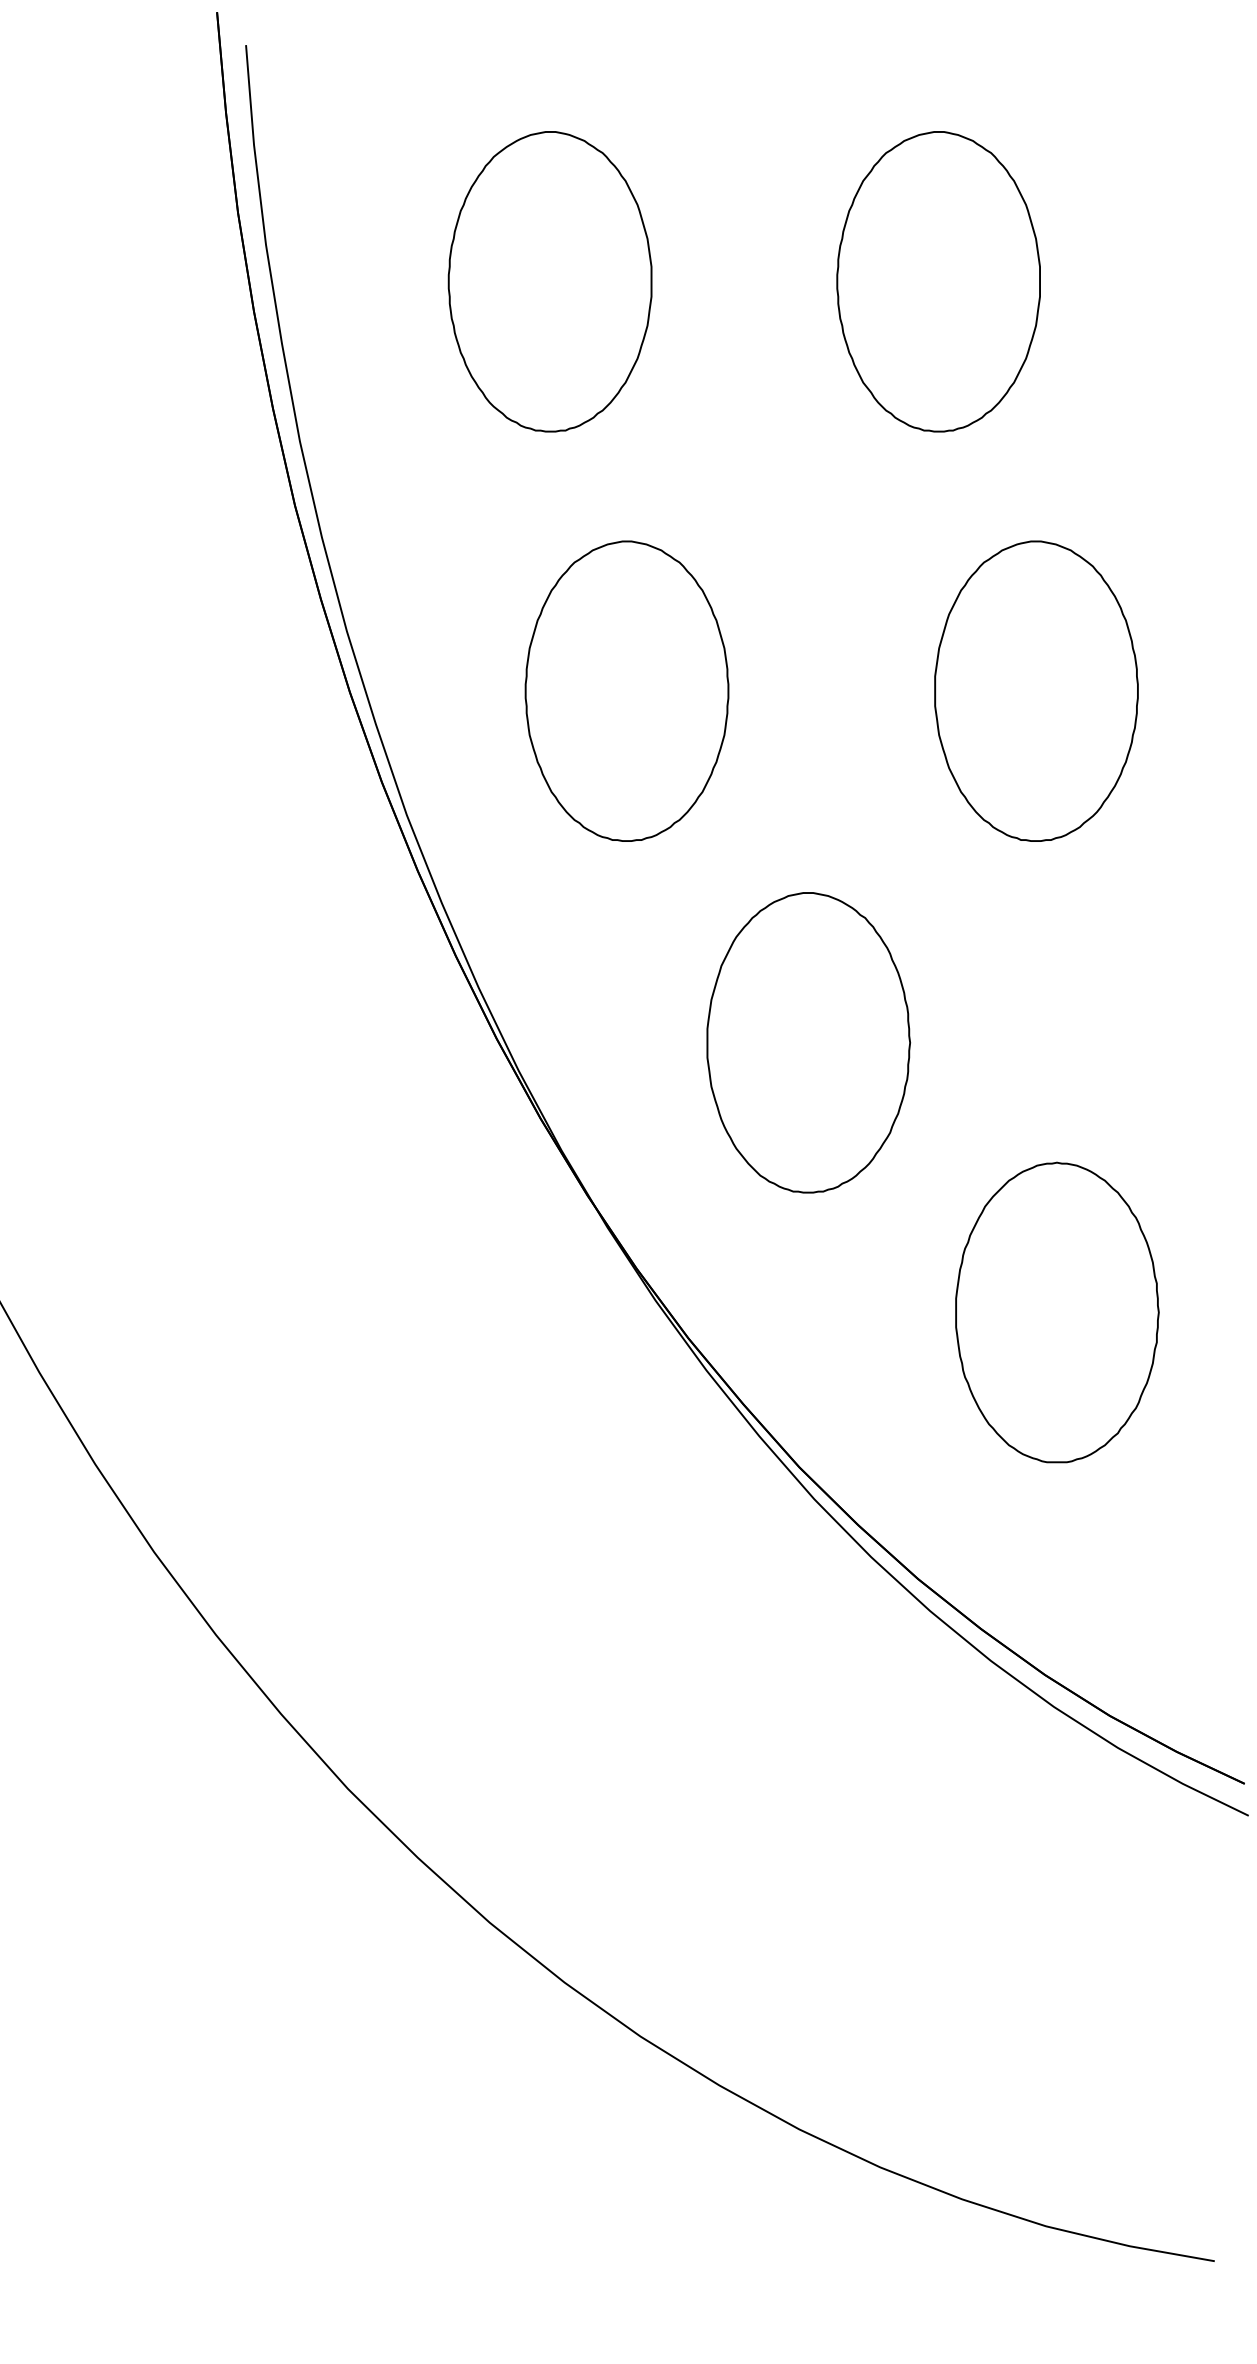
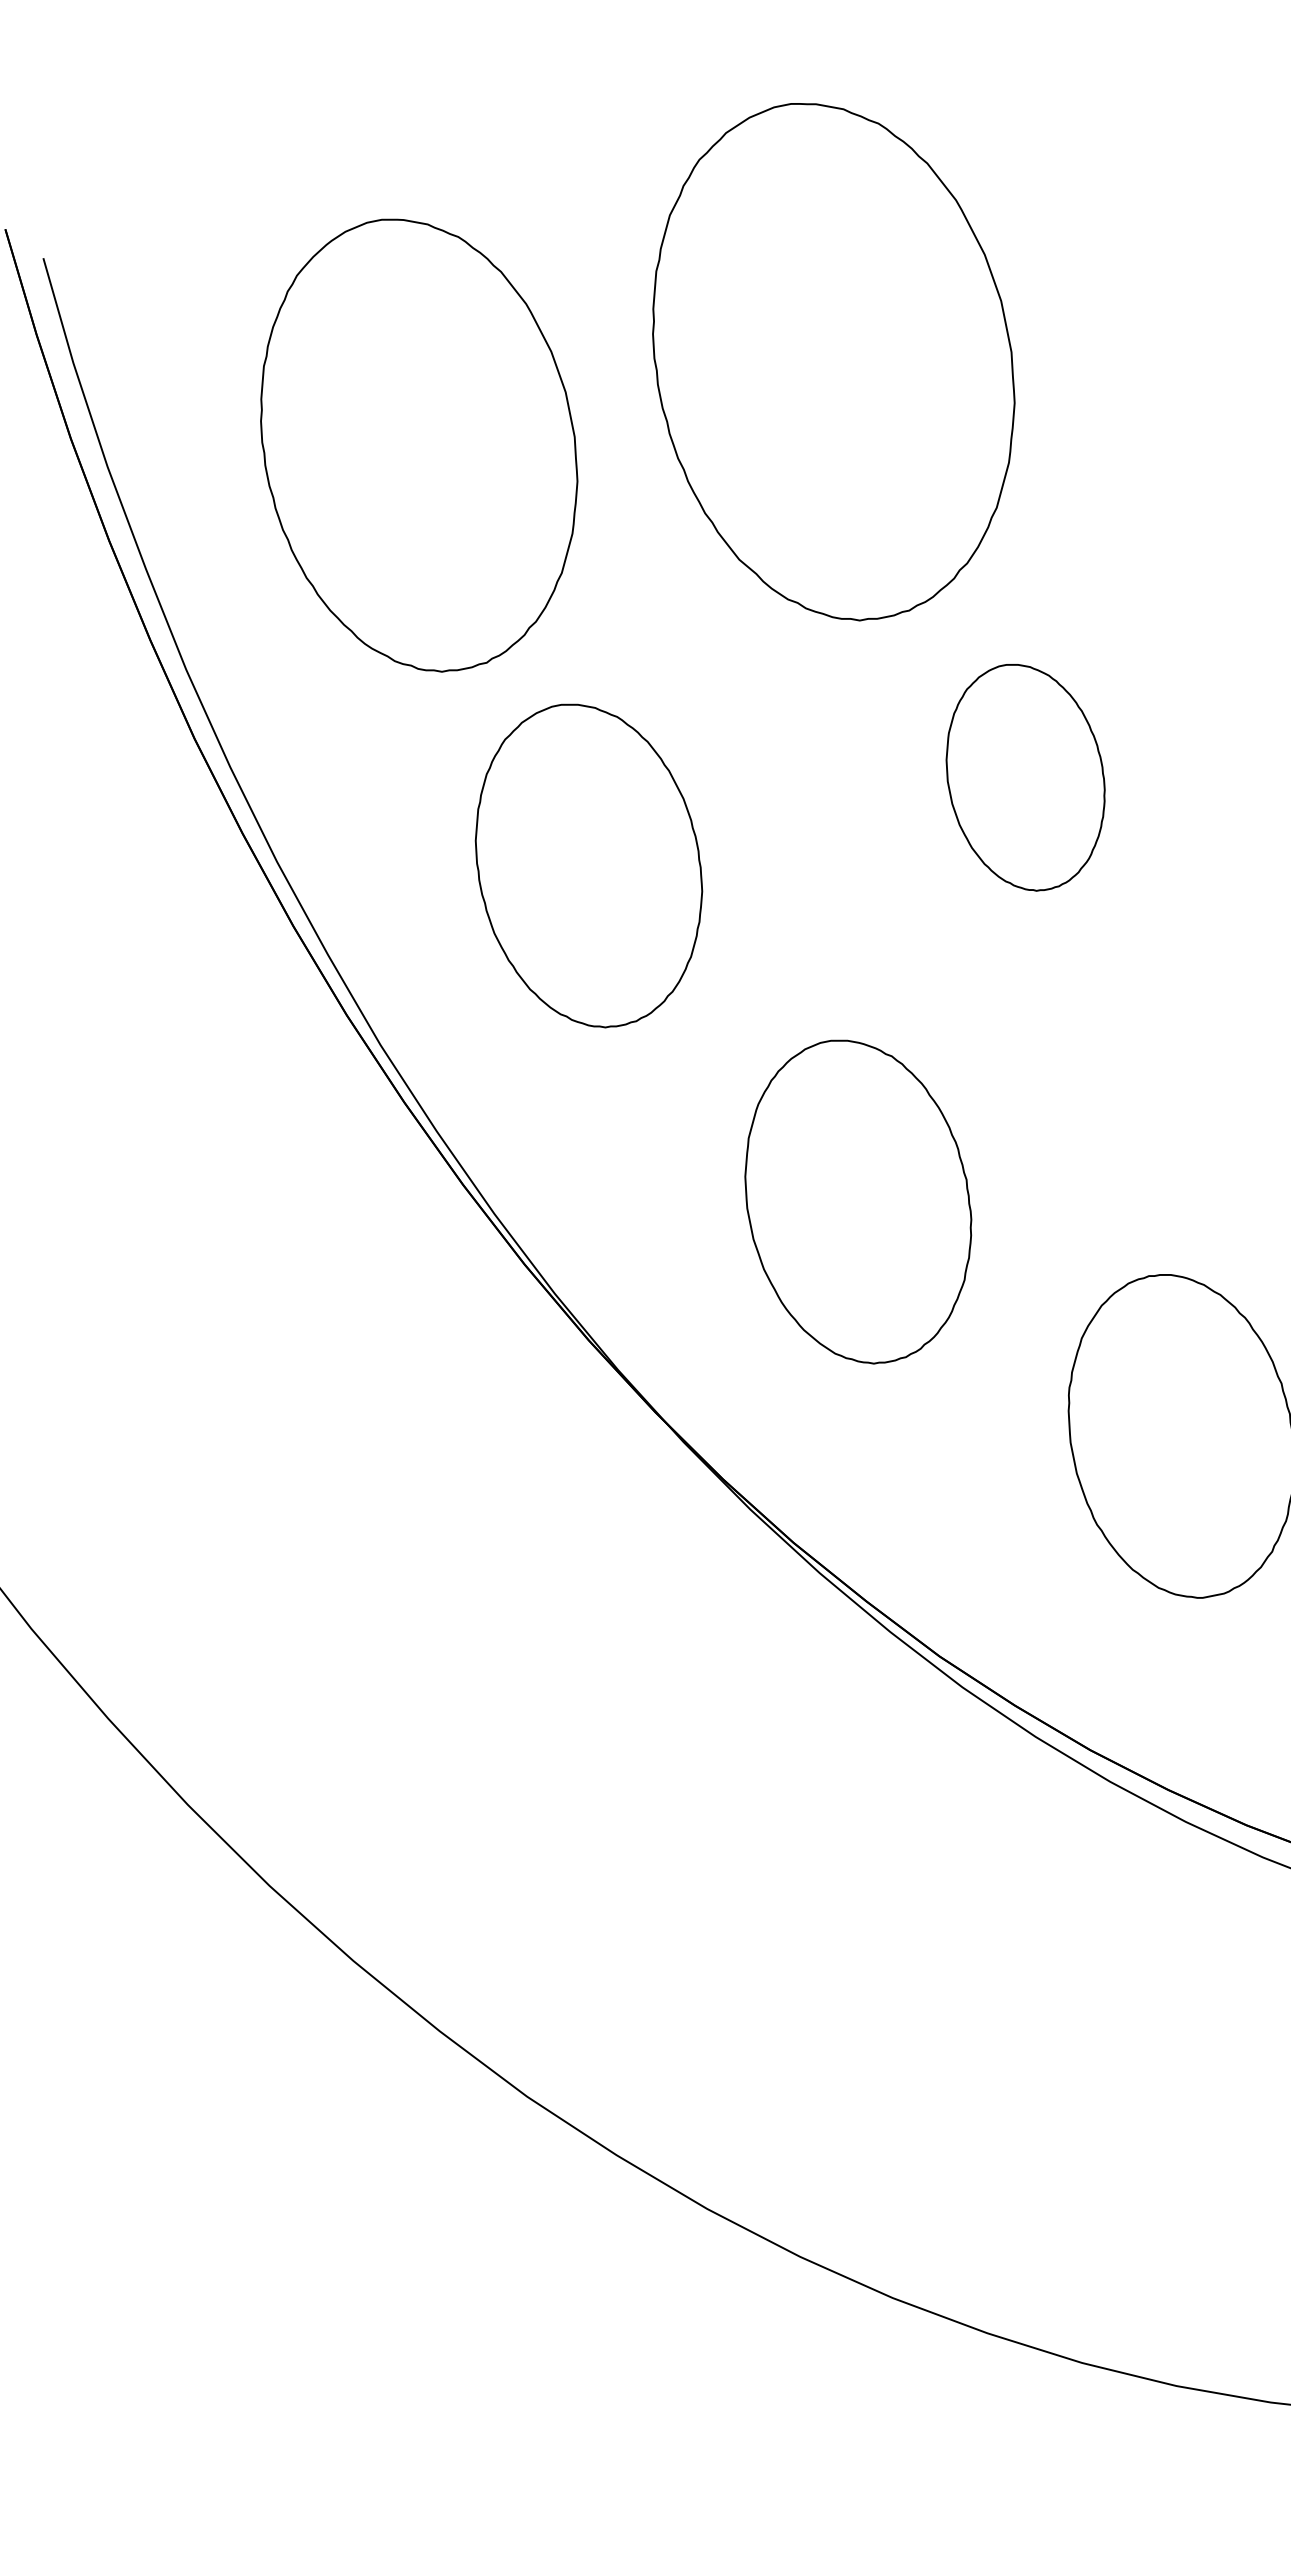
part: (549, 281) -> (417, 445), size x1.4
part: (938, 281) -> (833, 361), size x1.6
part: (1036, 690) -> (1025, 776), size x0.7

